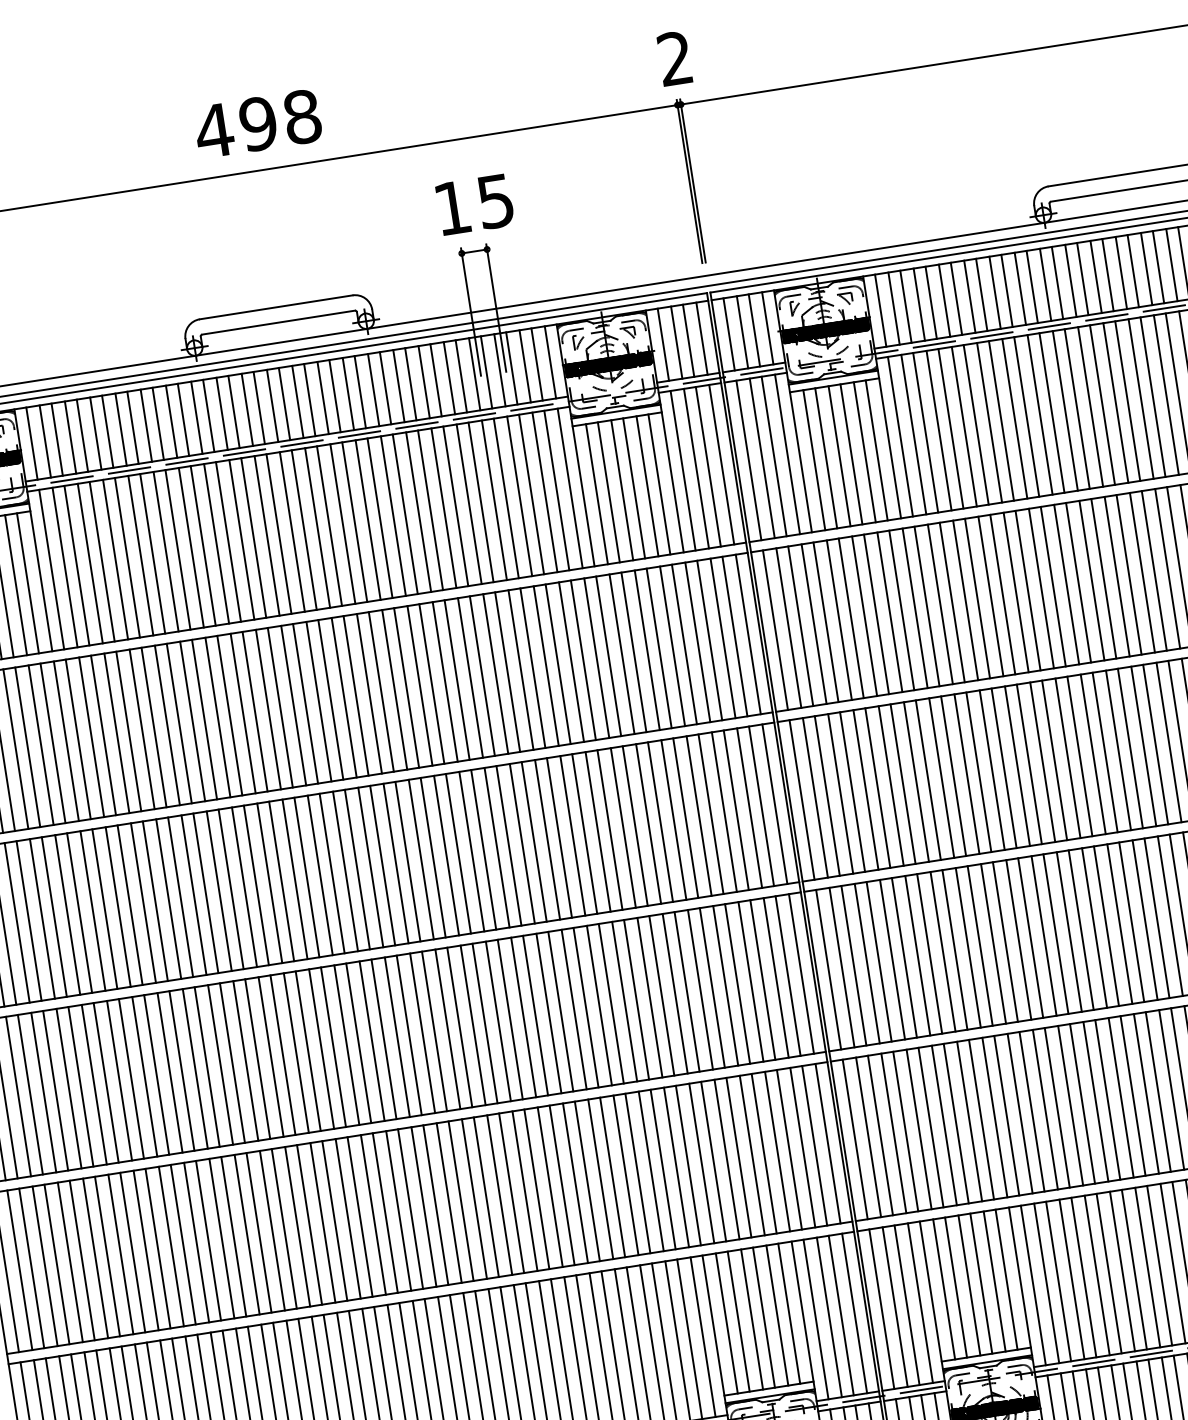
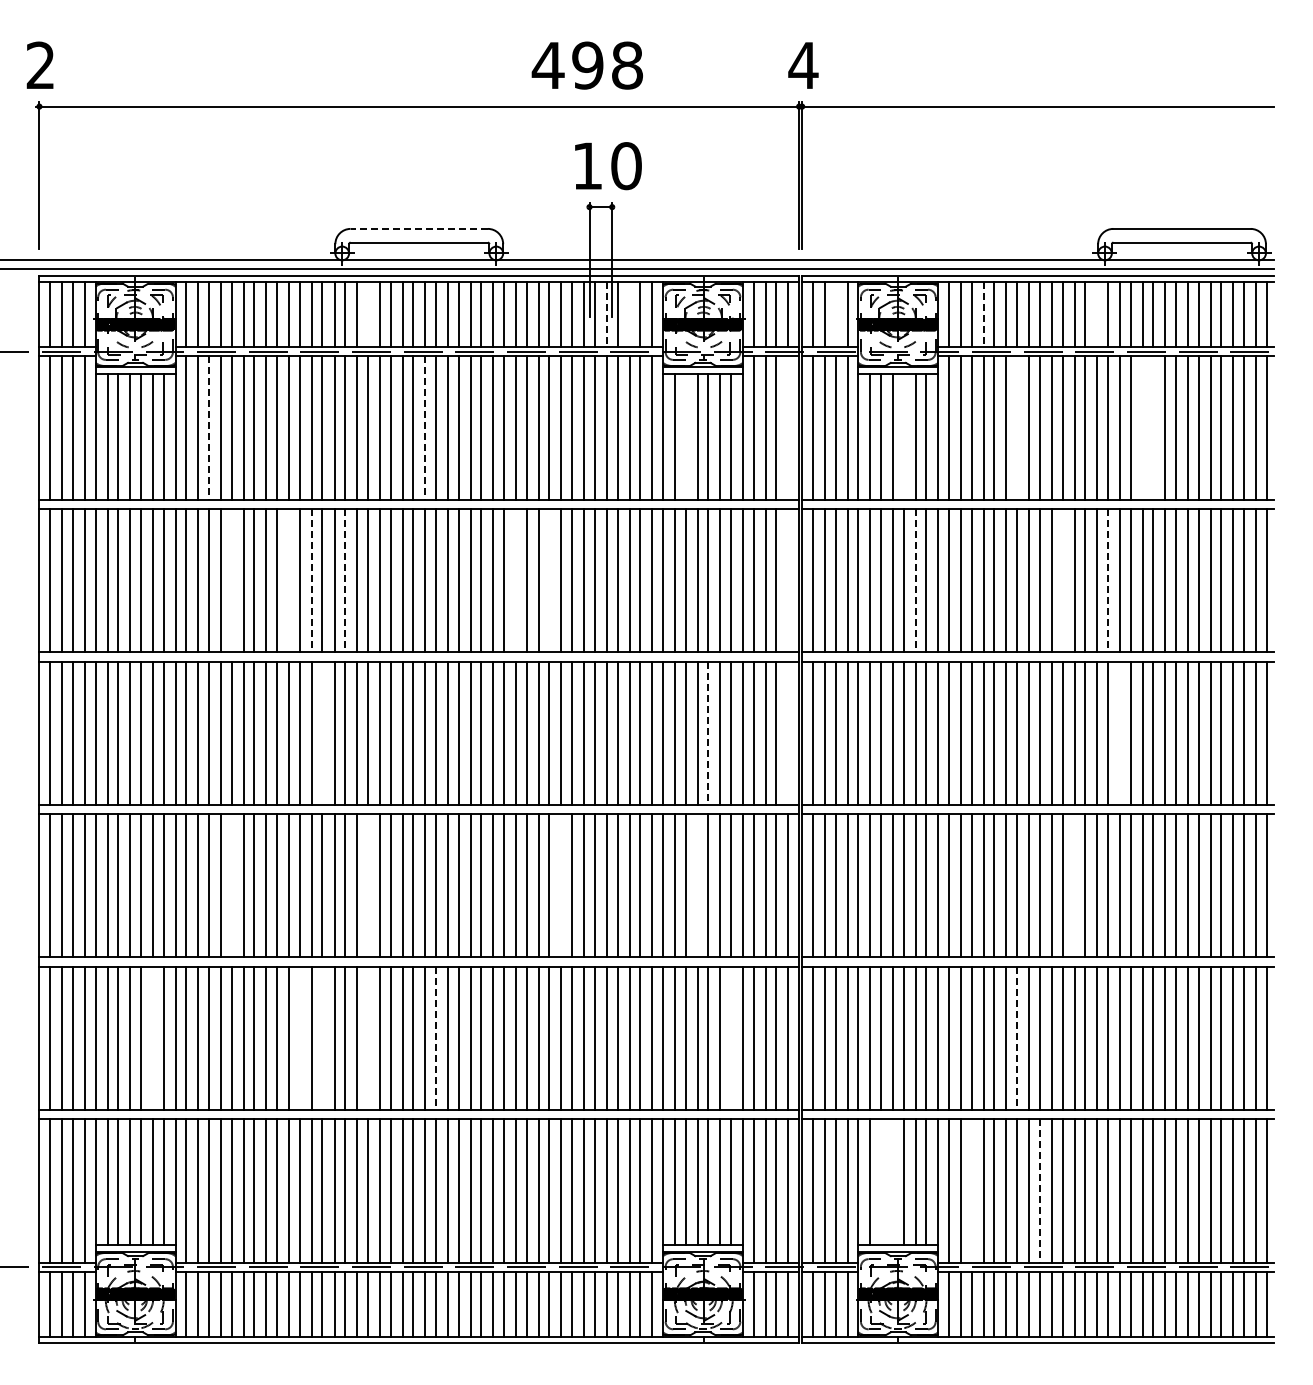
text: (675, 57) -> (803, 64), 2 -> 4
text: (256, 124) -> (586, 65), moved
text: (495, 201) -> (626, 166), 15 -> 10
line: (1045, 284) -> (1097, 314), removed
line: (919, 305) -> (983, 315), solid -> dashed
line: (276, 306) -> (419, 228), solid -> dashed
line: (754, 330) -> (835, 314), removed
line: (525, 365) -> (629, 314), removed
line: (499, 371) -> (606, 315), solid -> dashed
line: (1127, 400) -> (1153, 427), removed
line: (1115, 402) -> (1142, 427), removed
line: (233, 411) -> (367, 314), removed
line: (976, 424) -> (1017, 427), removed
line: (851, 453) -> (903, 436), removed
line: (721, 463) -> (788, 427), removed
line: (608, 491) -> (685, 436), removed
line: (317, 528) -> (425, 428), solid -> dashed
line: (76, 566) -> (208, 428), solid -> dashed
line: (1103, 578) -> (1107, 580), solid -> dashed
line: (1053, 586) -> (1062, 580), removed
line: (889, 612) -> (915, 580), solid -> dashed
line: (748, 634) -> (788, 580), removed
line: (482, 675) -> (549, 580), removed
line: (445, 681) -> (516, 580), removed
line: (255, 711) -> (345, 580), solid -> dashed
line: (217, 717) -> (311, 580), solid -> dashed
line: (193, 721) -> (289, 580), removed
line: (128, 731) -> (231, 580), removed
line: (1143, 745) -> (1119, 732), removed
line: (774, 803) -> (788, 732), removed
line: (685, 818) -> (708, 733), solid -> dashed
line: (256, 884) -> (322, 732), removed
line: (1119, 923) -> (1074, 885), removed
line: (700, 989) -> (697, 885), removed
line: (548, 1013) -> (561, 885), removed
line: (333, 1046) -> (367, 885), removed
line: (181, 1070) -> (231, 885), removed
line: (1082, 1103) -> (1017, 1038), solid -> dashed
line: (764, 1153) -> (731, 1038), removed
line: (435, 1205) -> (435, 1038), solid -> dashed
line: (359, 1217) -> (367, 1038), removed
line: (309, 1225) -> (322, 1038), removed
line: (284, 1229) -> (299, 1038), removed
line: (120, 1254) -> (152, 1038), removed
line: (1133, 1269) -> (1039, 1190), solid -> dashed
line: (1058, 1281) -> (971, 1190), removed
line: (968, 1285) -> (892, 1182), removed
line: (955, 1288) -> (880, 1182), removed

